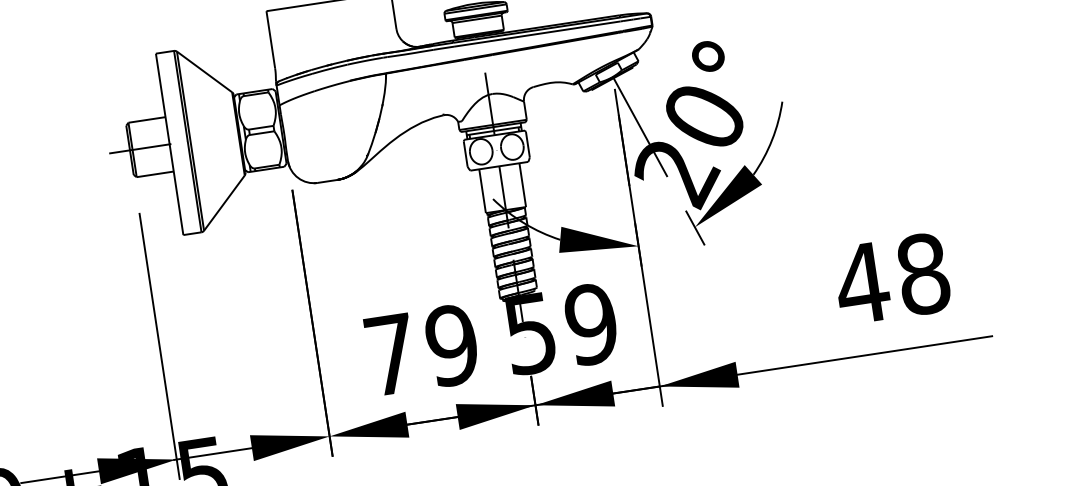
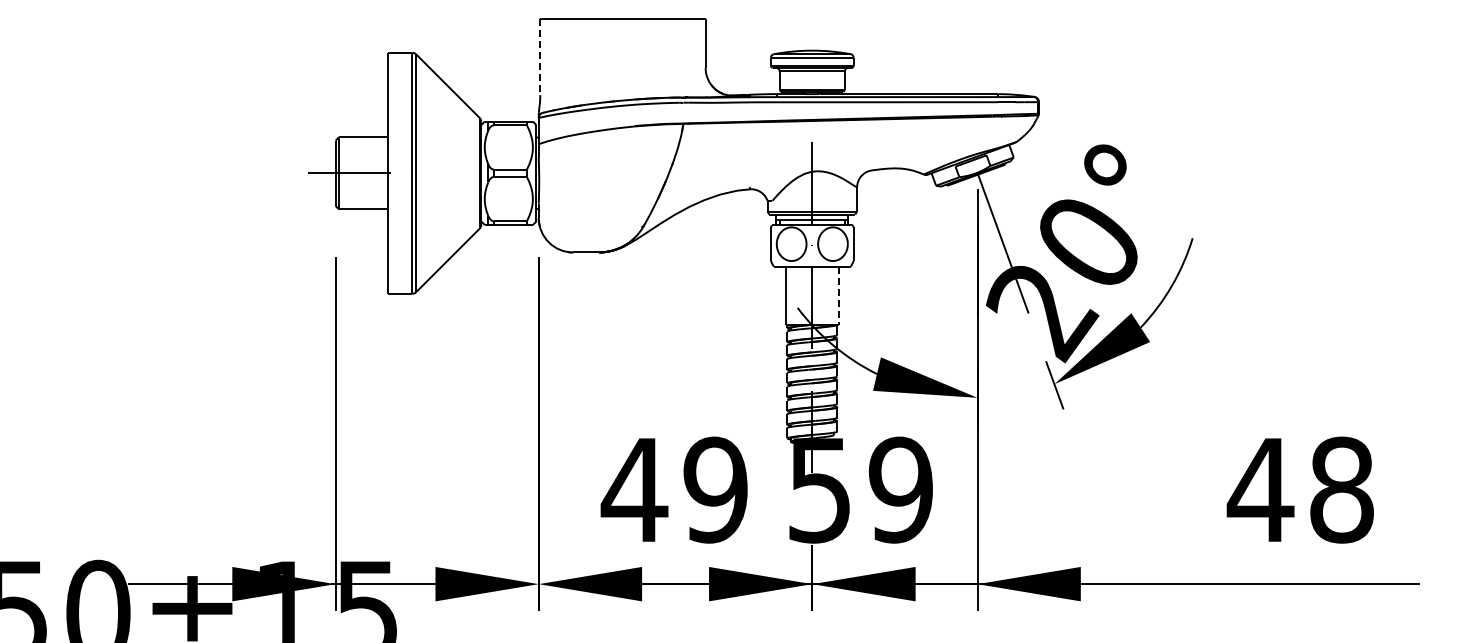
line: (271, 39) -> (540, 57), solid -> dashed
line: (523, 185) -> (839, 296), solid -> dashed
text: (390, 354) -> (634, 489), 79 -> 49

